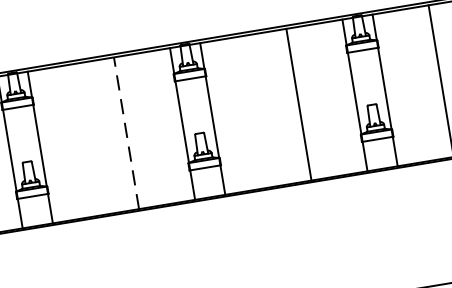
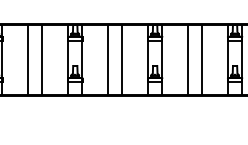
line: (269, 110) -> (108, 60), added
line: (126, 131) -> (42, 59), dashed -> solid
line: (96, 138) -> (28, 60), added

